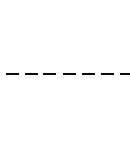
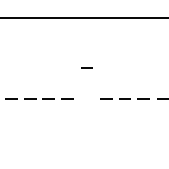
line: (87, 73) -> (86, 67), moved

